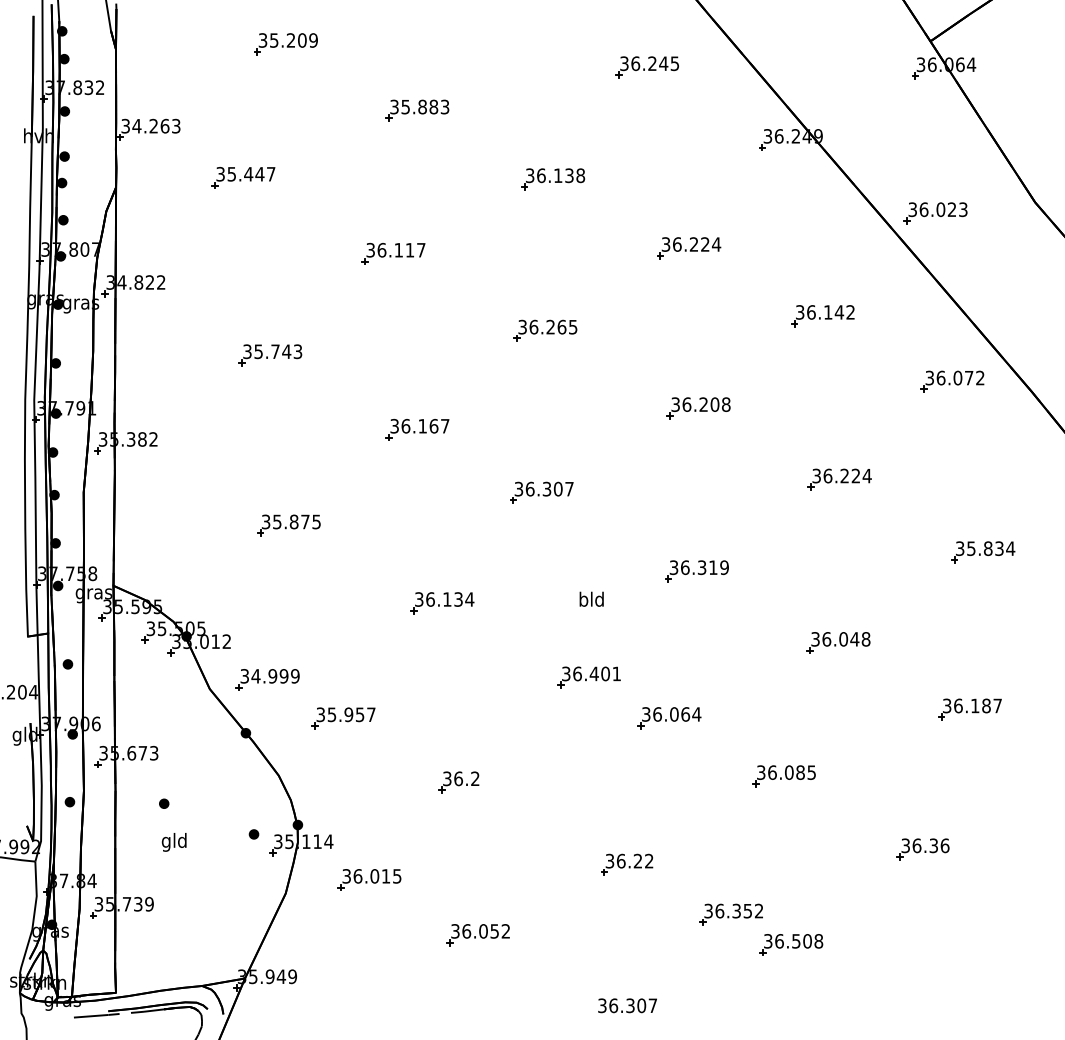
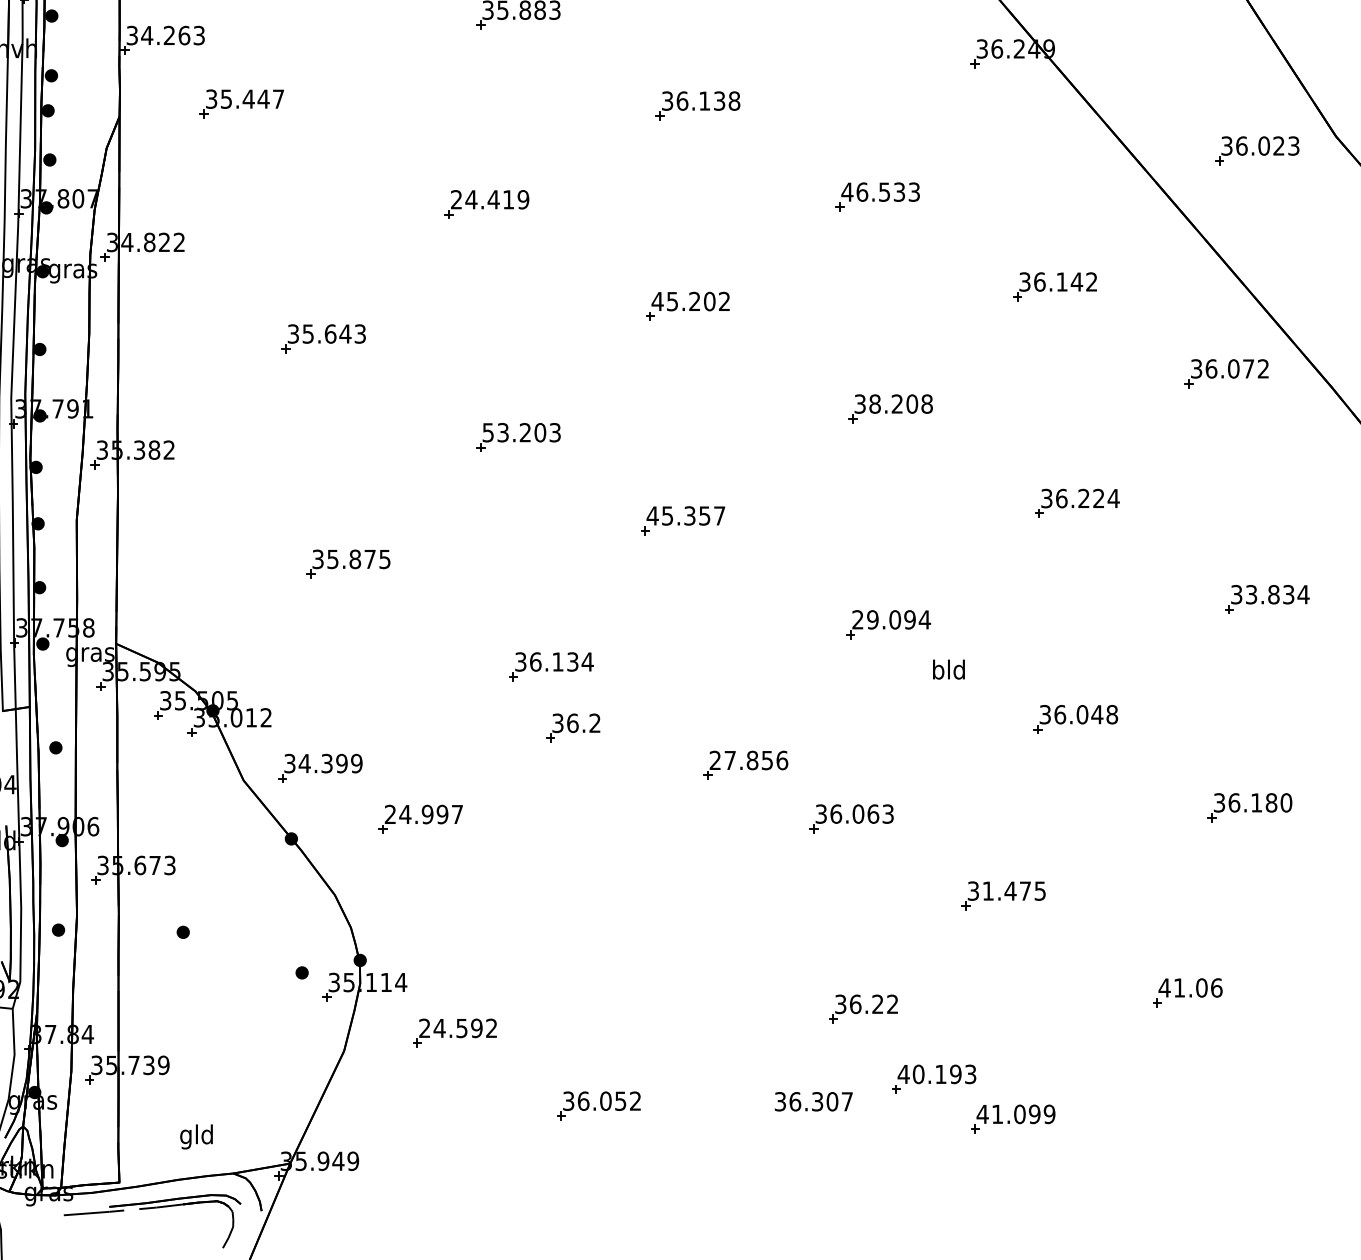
part: (243, 177) -> (241, 103), moved
part: (935, 213) -> (1257, 151), moved
text: (691, 244) -> (881, 192), 36.224 -> 46.533
text: (395, 249) -> (489, 198), 36.117 -> 24.419
text: (547, 326) -> (690, 300), 36.265 -> 45.202
text: (275, 351) -> (330, 333), 35.743 -> 35.643
text: (686, 404) -> (874, 403), 36.208 -> 38.208
text: (419, 425) -> (521, 431), 36.167 -> 53.203
text: (538, 488) -> (678, 515), 36.307 -> 45.357
text: (971, 548) -> (1251, 594), 35.834 -> 33.834
text: (699, 567) -> (891, 619), 36.319 -> 29.094
text: (591, 598) -> (948, 668), moved
text: (591, 673) -> (748, 759), 36.401 -> 27.856
text: (272, 676) -> (326, 763), 34.999 -> 34.399
text: (997, 705) -> (1286, 802), 36.187 -> 36.180
text: (340, 714) -> (416, 814), 35.957 -> 24.997
text: (696, 714) -> (887, 814), 36.064 -> 36.063
text: (786, 772) -> (1006, 890), 36.085 -> 31.475
part: (458, 782) -> (572, 728), moved
text: (173, 842) -> (195, 1137), moved
text: (919, 845) -> (1182, 987), 36.36 -> 41.06
part: (627, 864) -> (863, 1008), moved
text: (371, 876) -> (457, 1028), 36.015 -> 24.592
text: (733, 910) -> (936, 1073), 36.352 -> 40.193
text: (793, 941) -> (1016, 1114), 36.508 -> 41.099
text: (627, 1005) -> (813, 1101), moved

